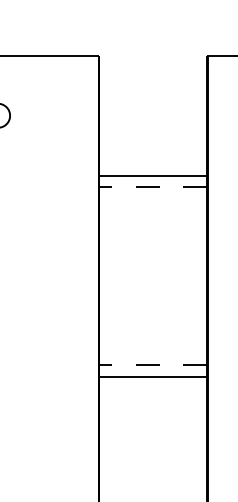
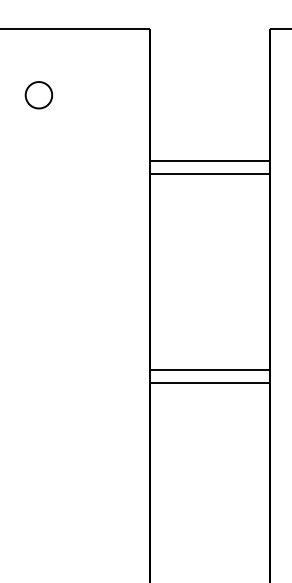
line: (153, 187) -> (210, 174), dashed -> solid
line: (153, 365) -> (210, 370), dashed -> solid

